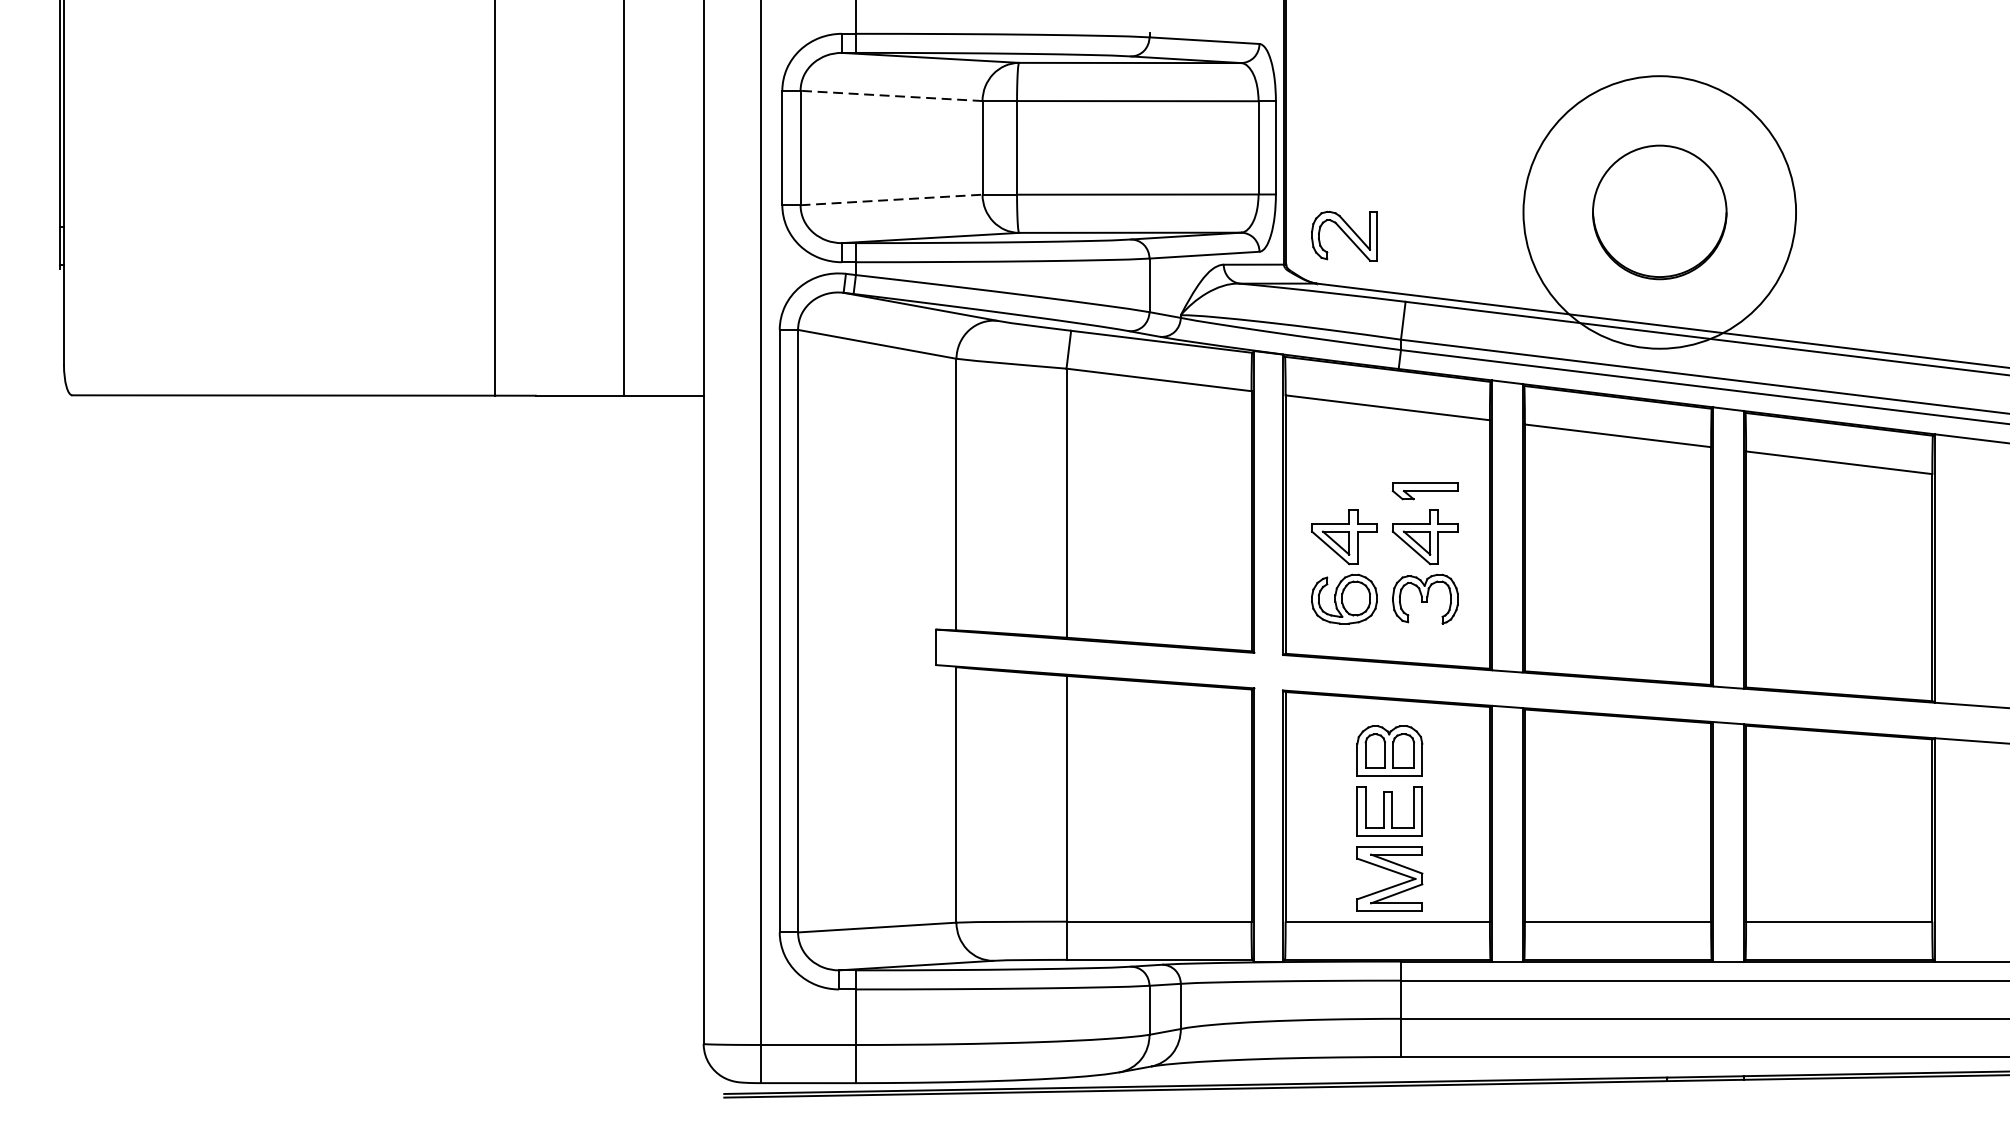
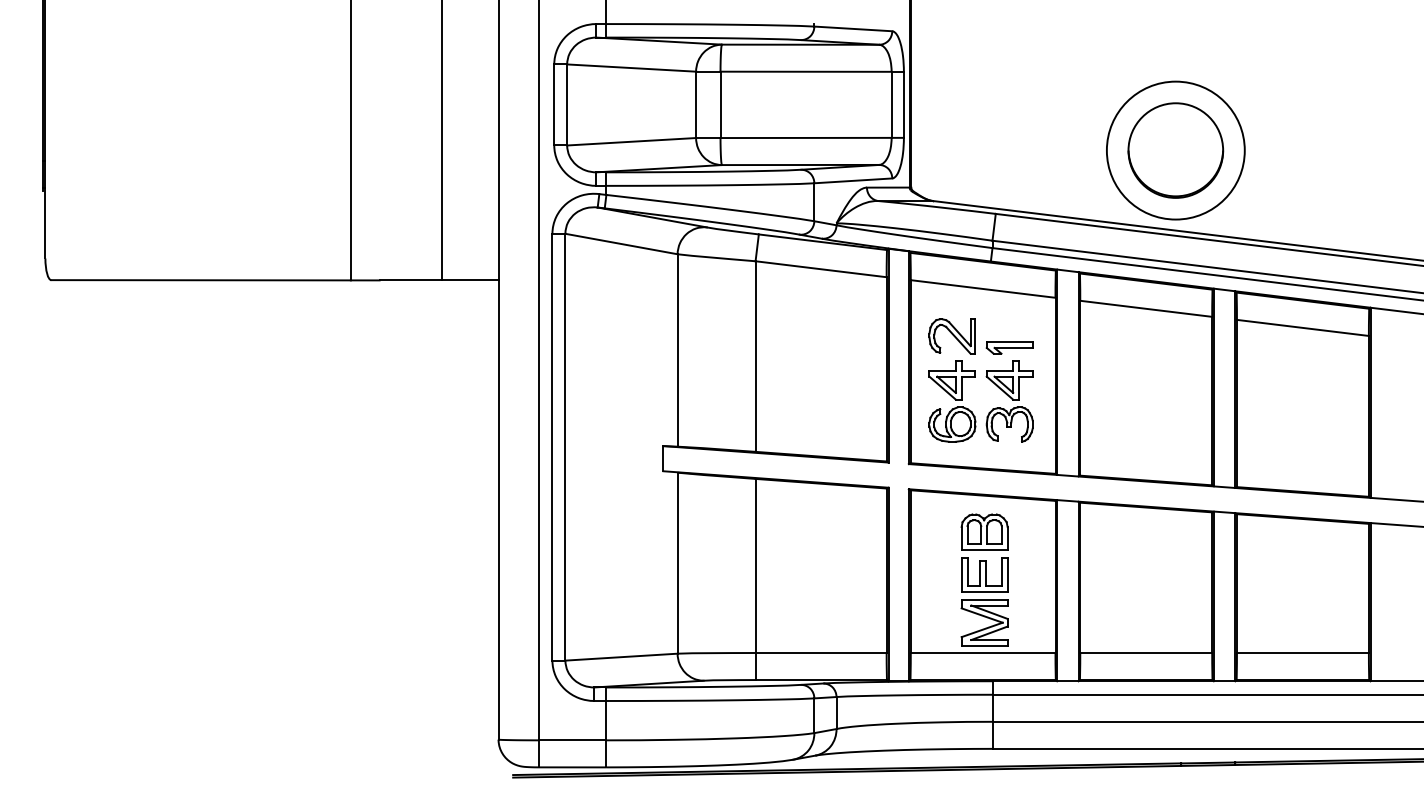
line: (891, 96) -> (631, 68), dashed -> solid
line: (891, 199) -> (631, 141), dashed -> solid
circle: (1659, 212) -> (1175, 150), size x0.71
part: (1343, 236) -> (951, 336), moved

